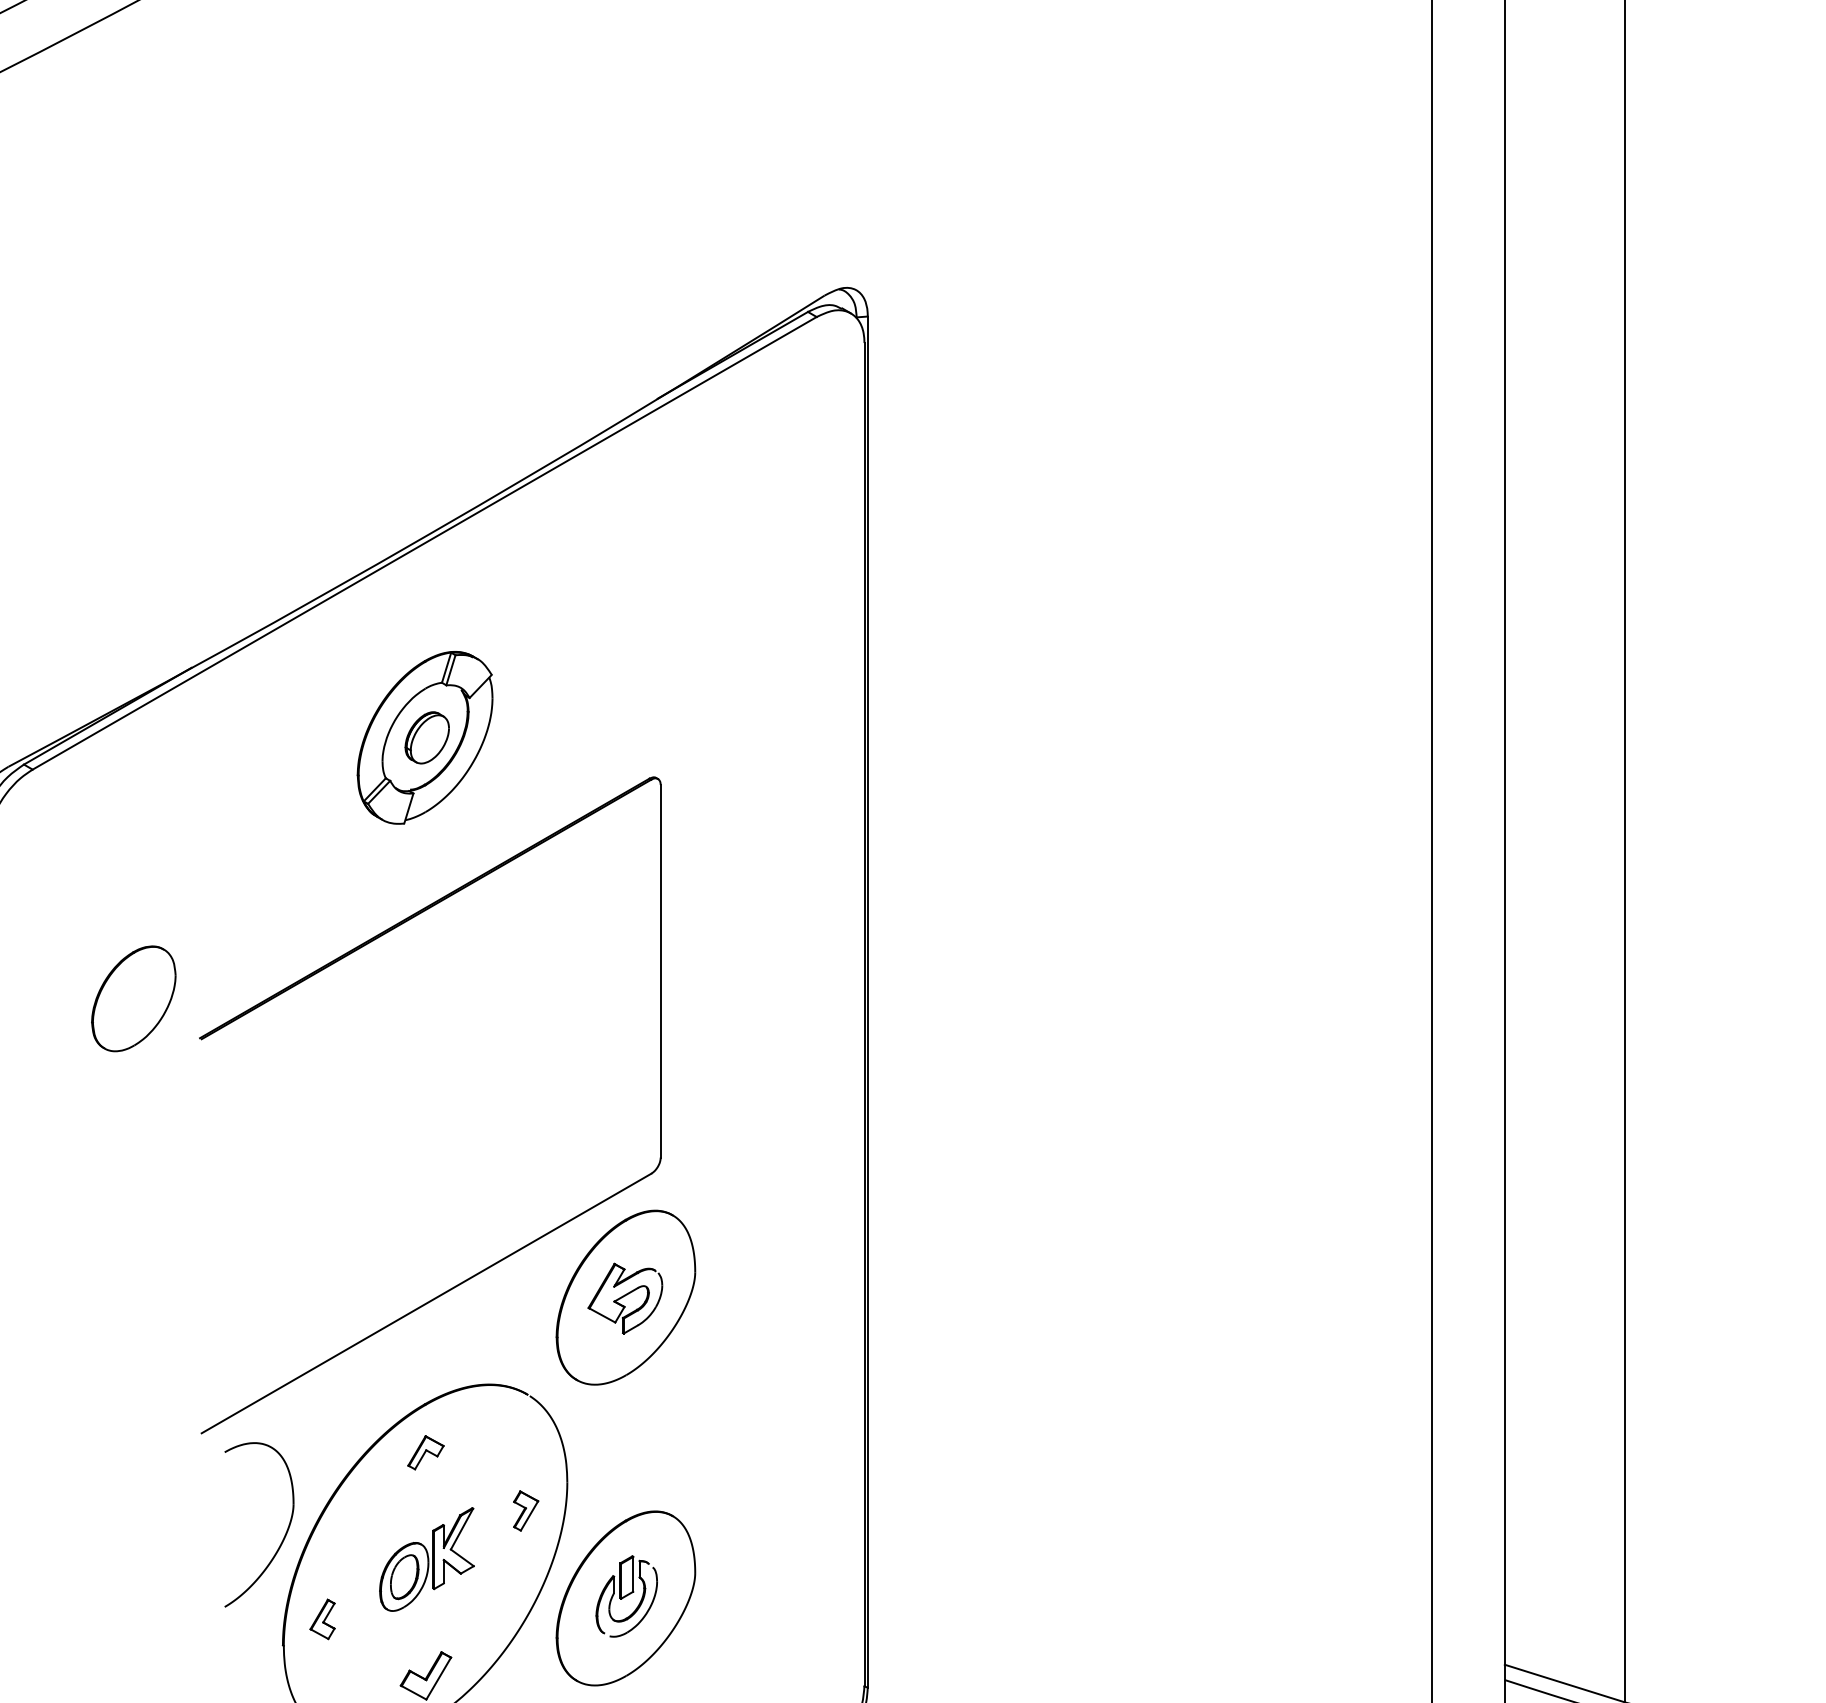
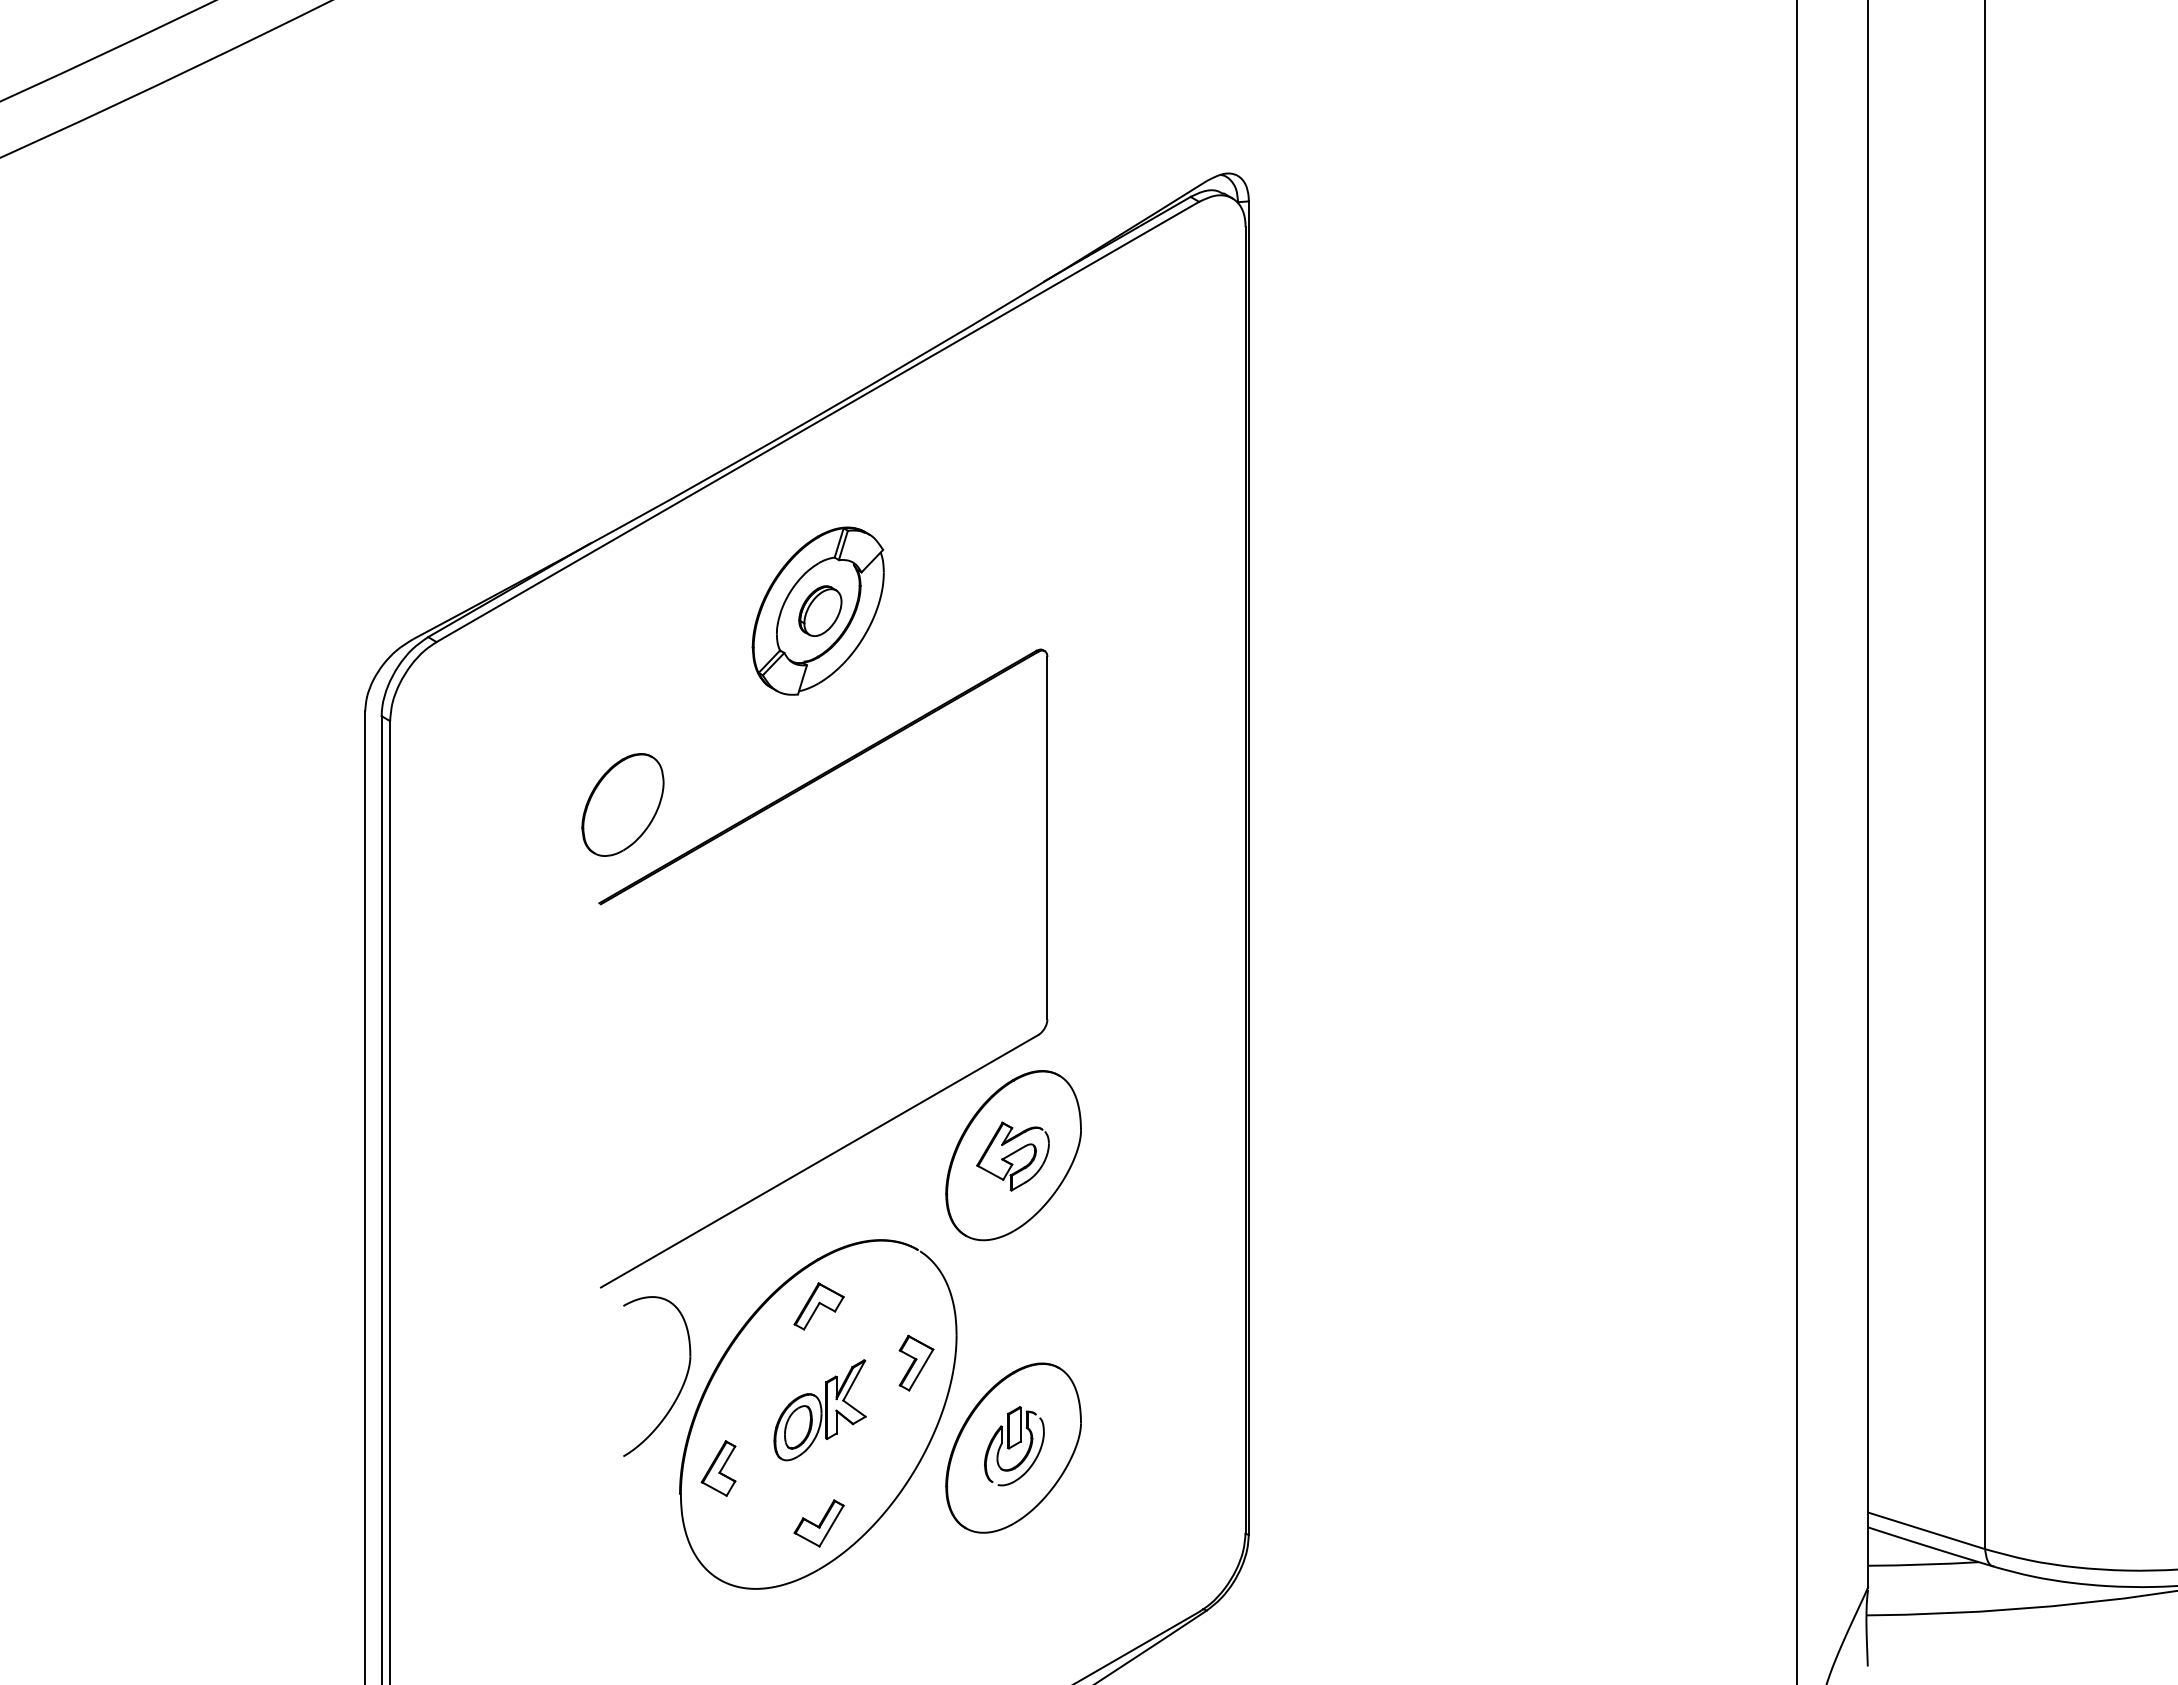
part: (133, 998) -> (622, 804), moved
part: (425, 1452) -> (818, 1306), size x1.43
part: (526, 1510) -> (916, 1362), size x1.43
part: (322, 1619) -> (718, 1468), size x1.43

